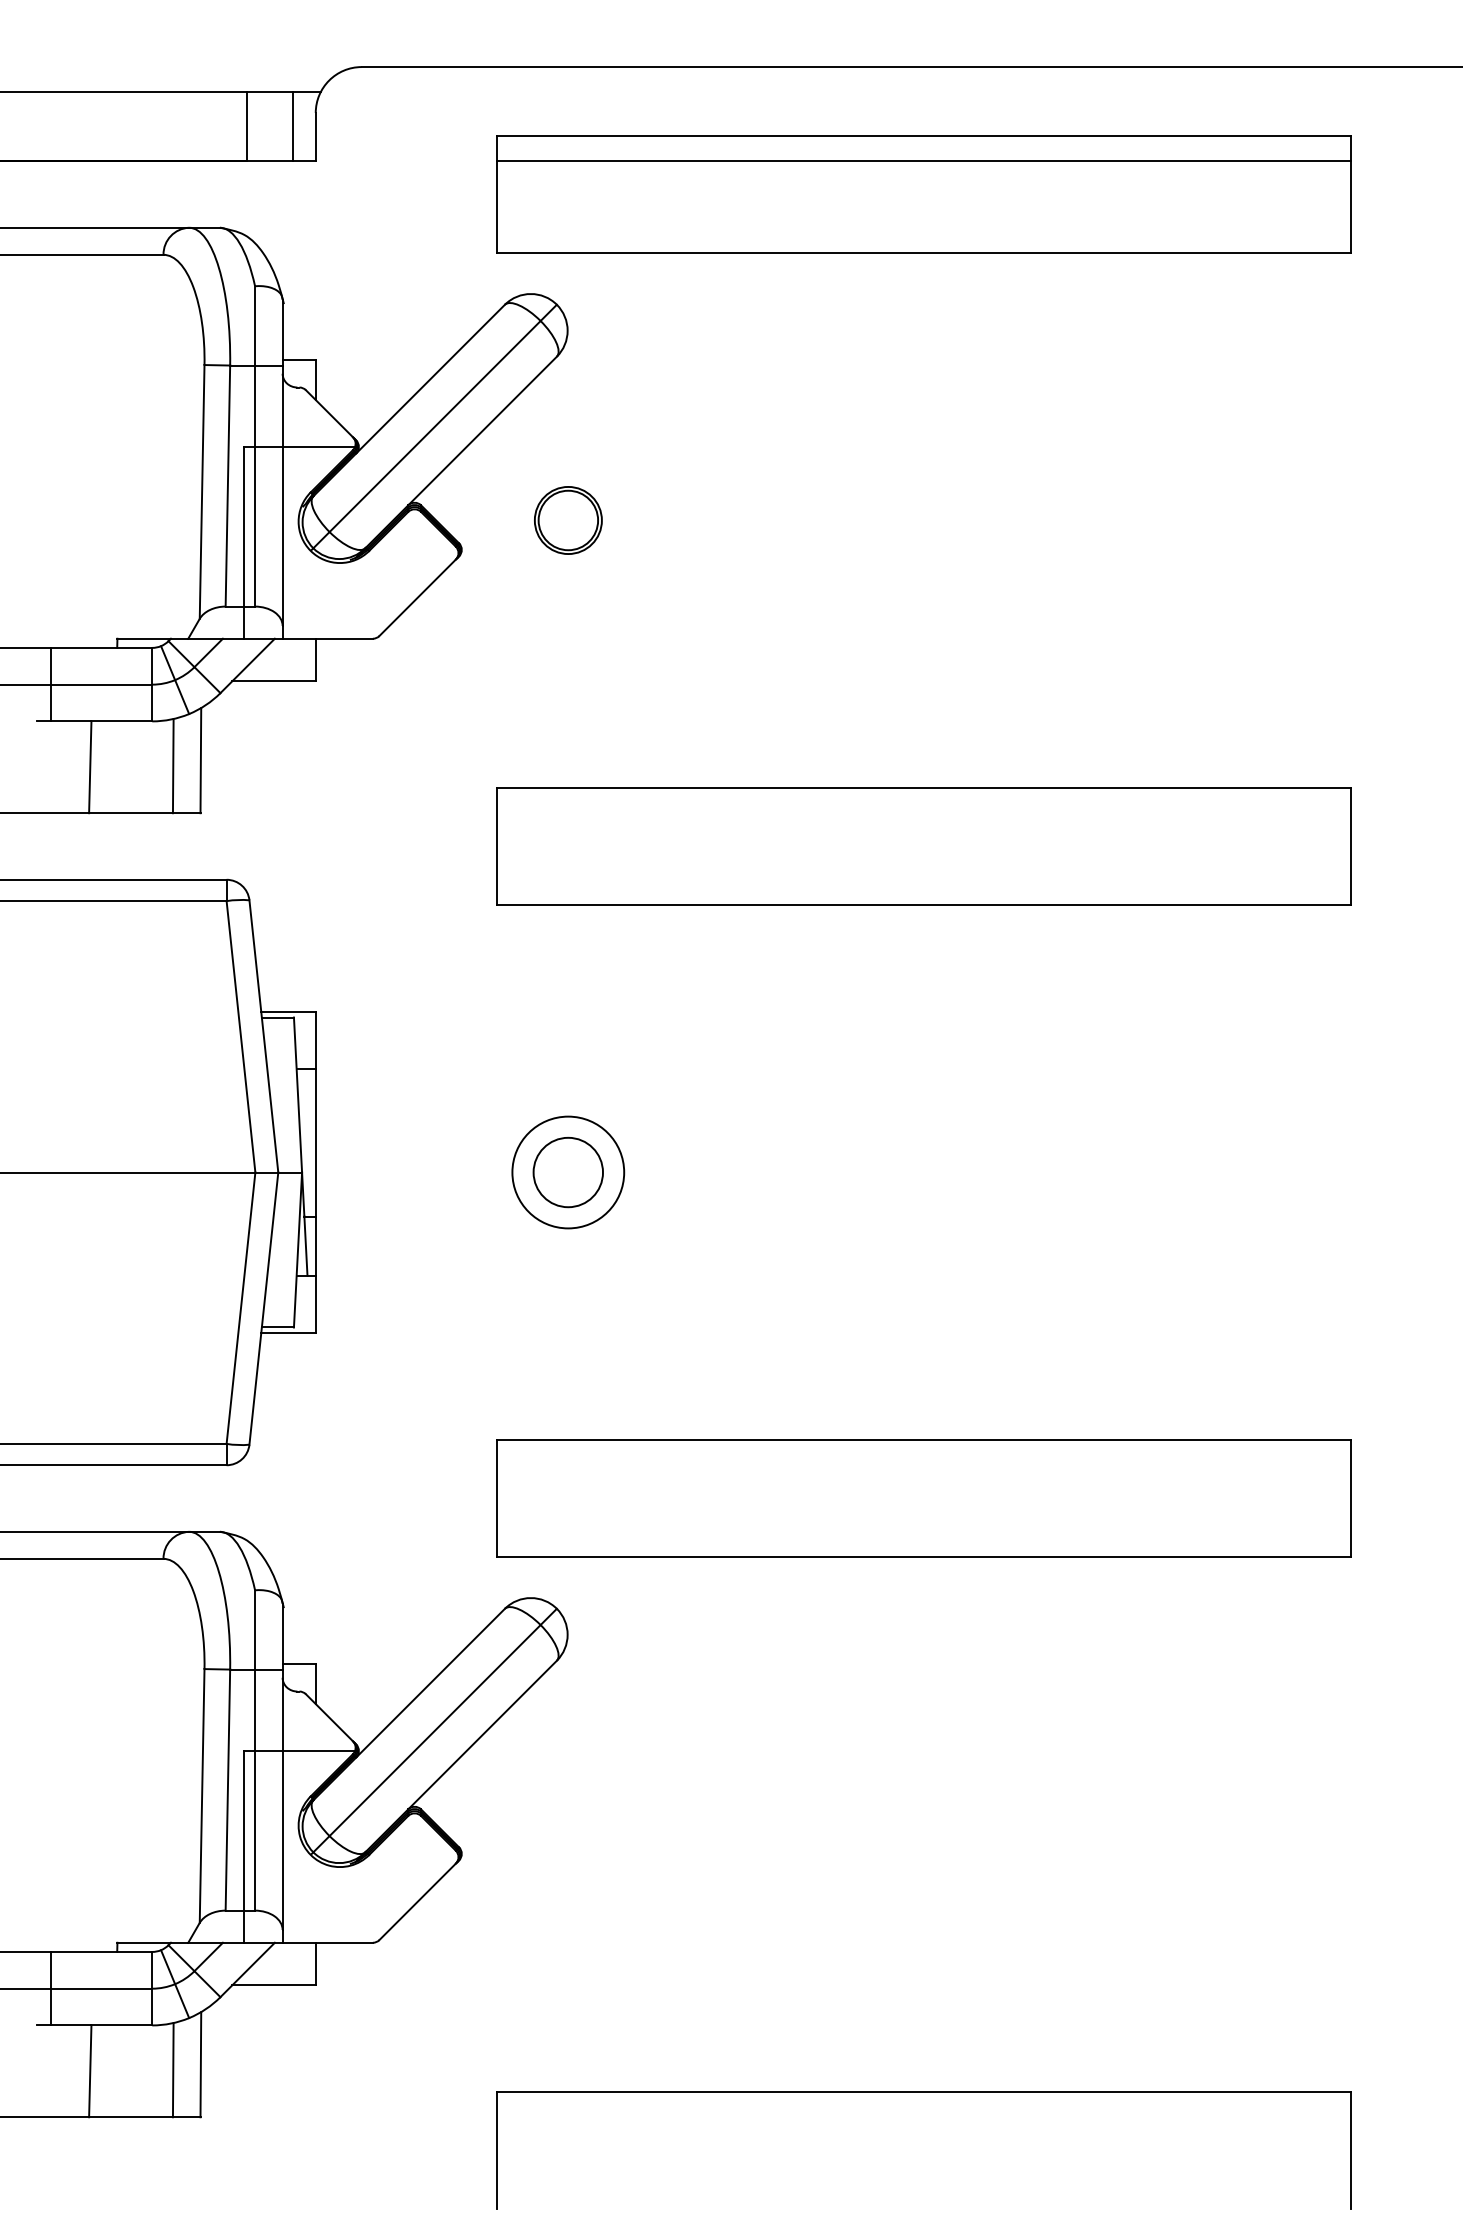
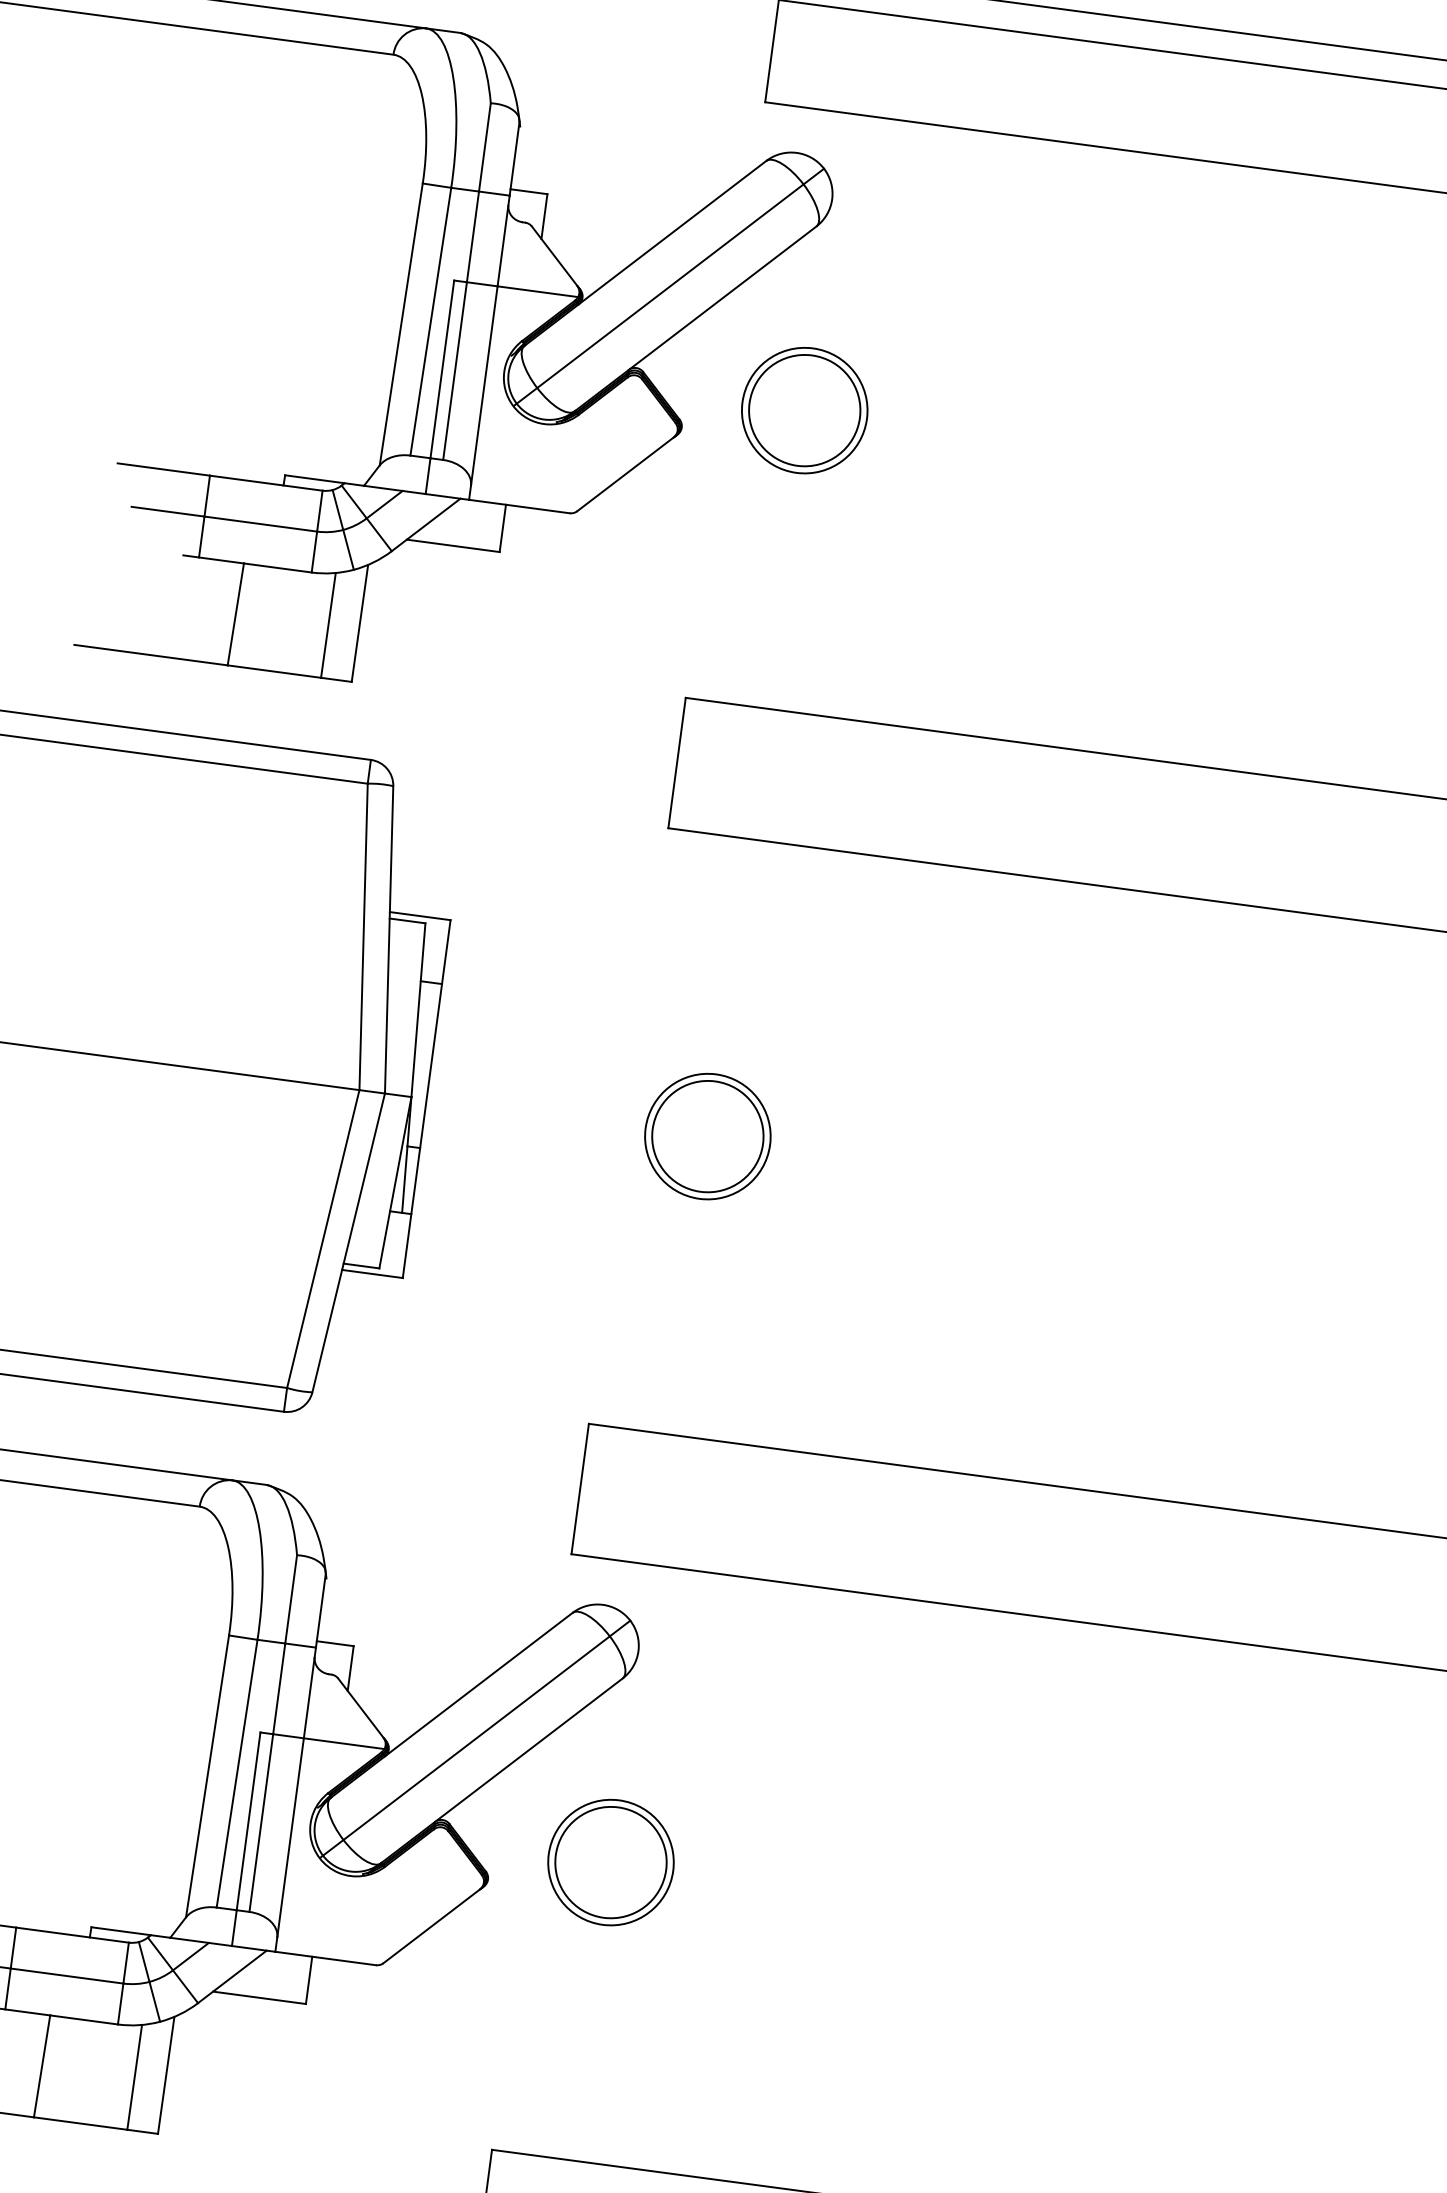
part: (568, 520) -> (804, 410), size x1.67
circle: (567, 1172) -> (706, 1136), size x1.43
part: (568, 1824) -> (611, 1862), added

